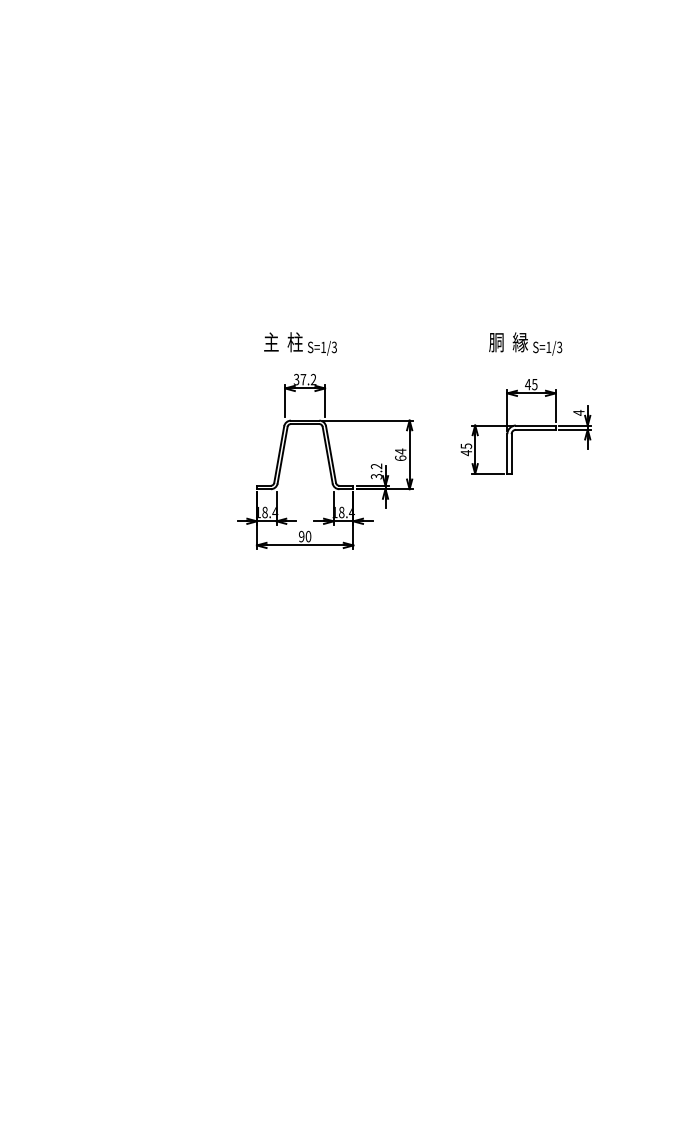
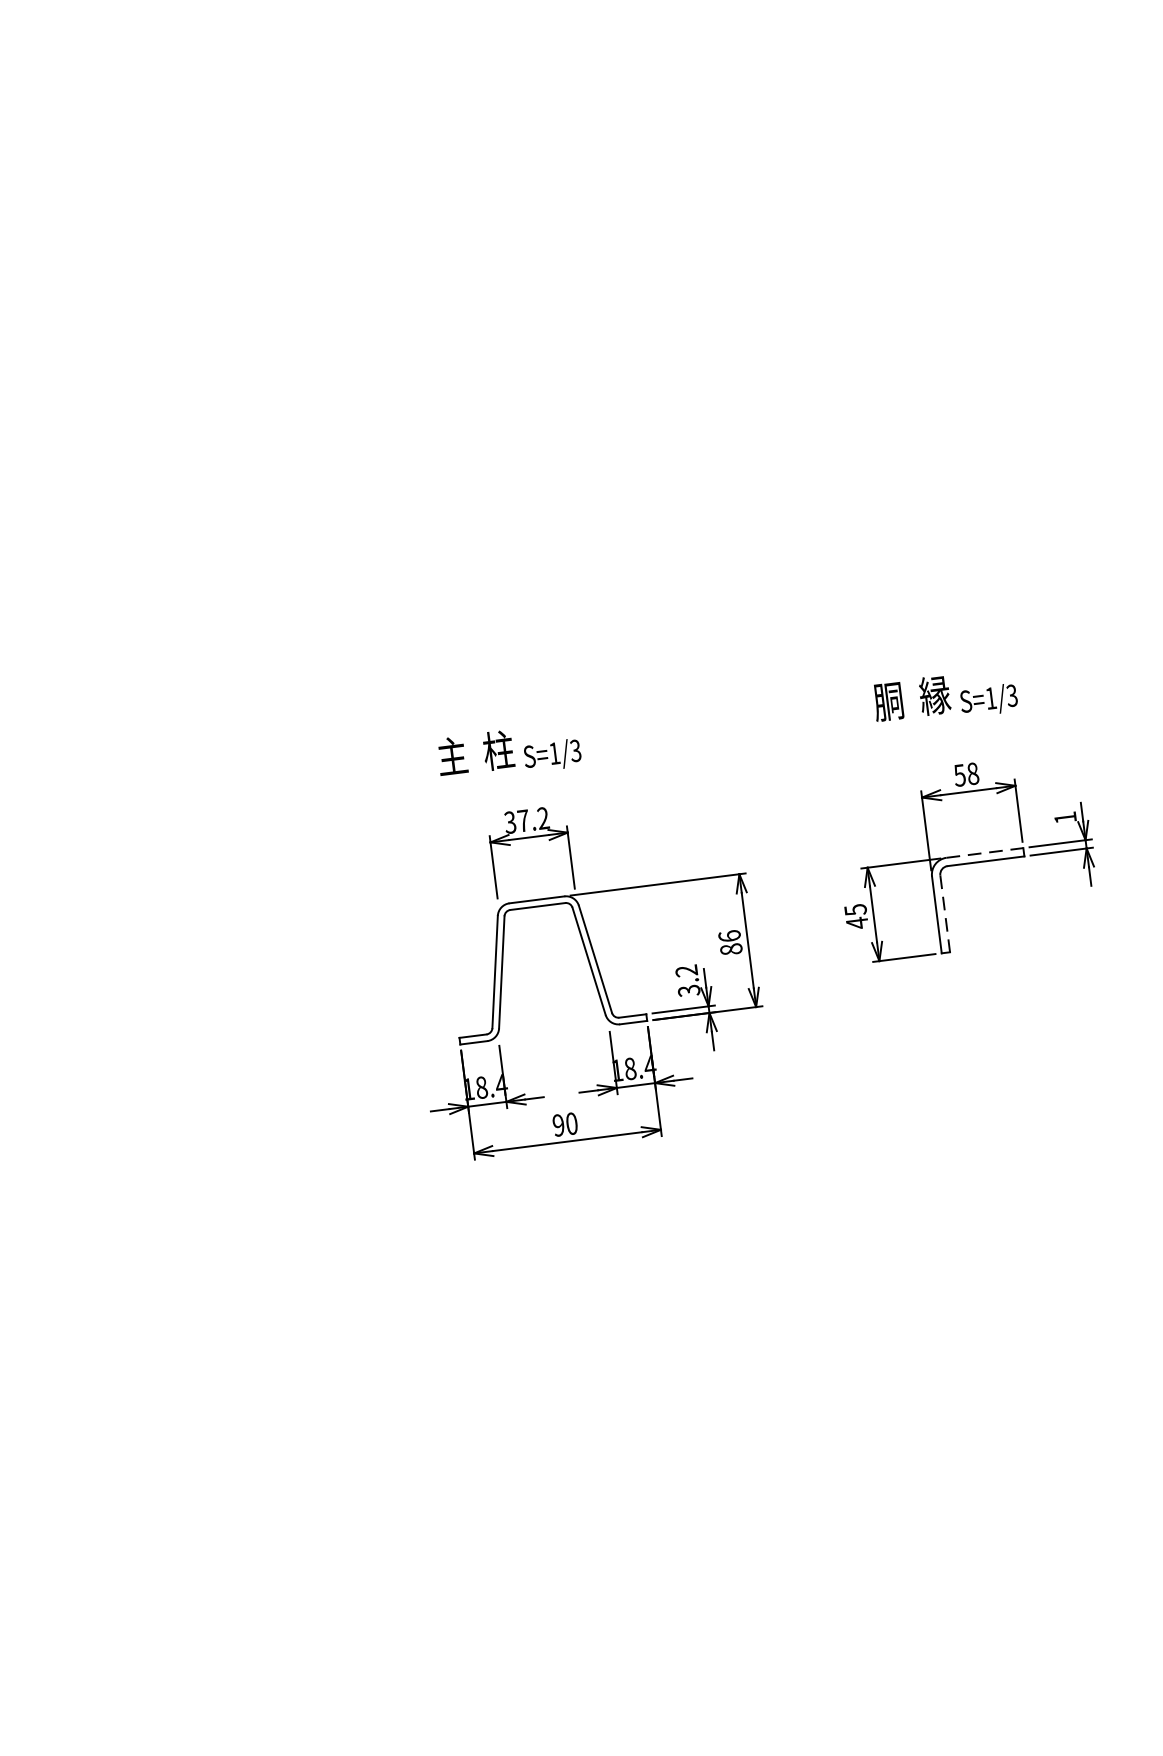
text: (531, 384) -> (966, 774), 45 -> 58
text: (578, 412) -> (1064, 817), 4 -> 1
line: (535, 425) -> (984, 852), solid -> dashed
line: (511, 453) -> (944, 913), solid -> dashed
text: (400, 454) -> (729, 942), 64 -> 86

